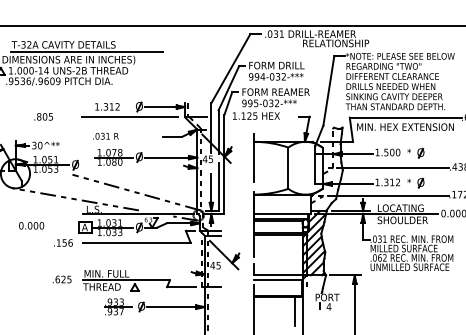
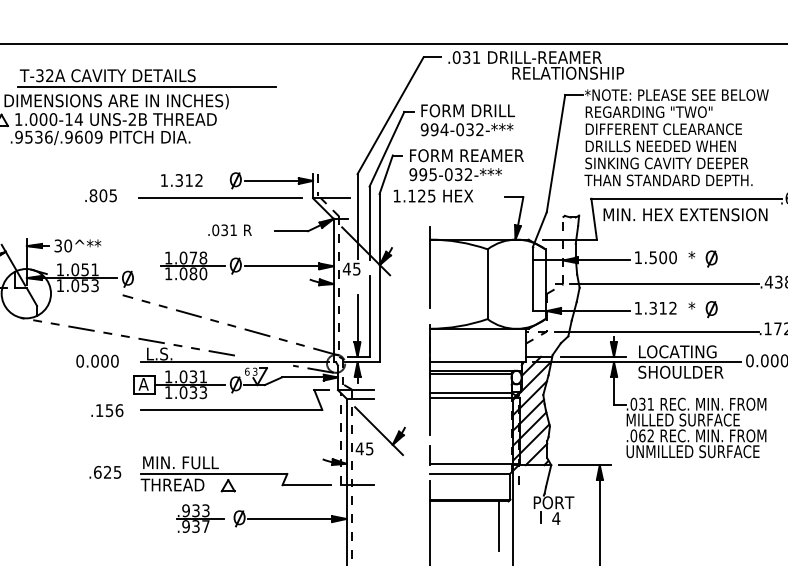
text: (43, 116) -> (100, 195), moved
text: (105, 135) -> (229, 228), moved
text: (31, 225) -> (97, 360), moved

